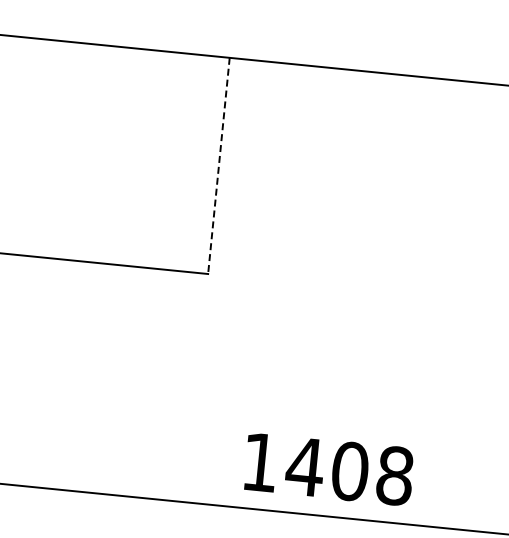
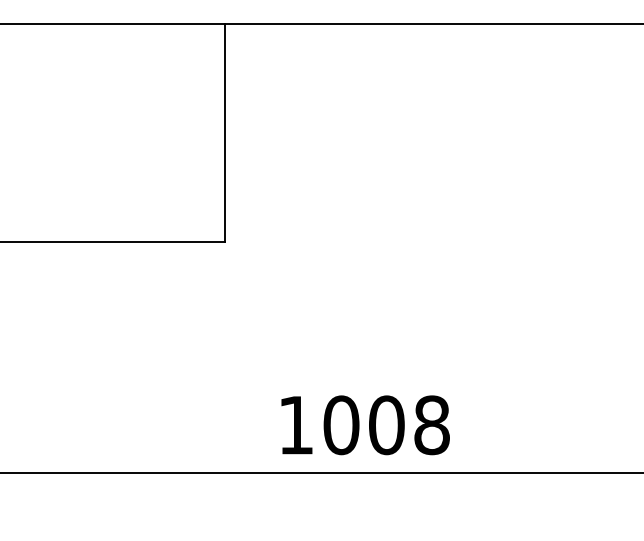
line: (219, 166) -> (225, 133), dashed -> solid
text: (305, 467) -> (341, 425), 1408 -> 1008

